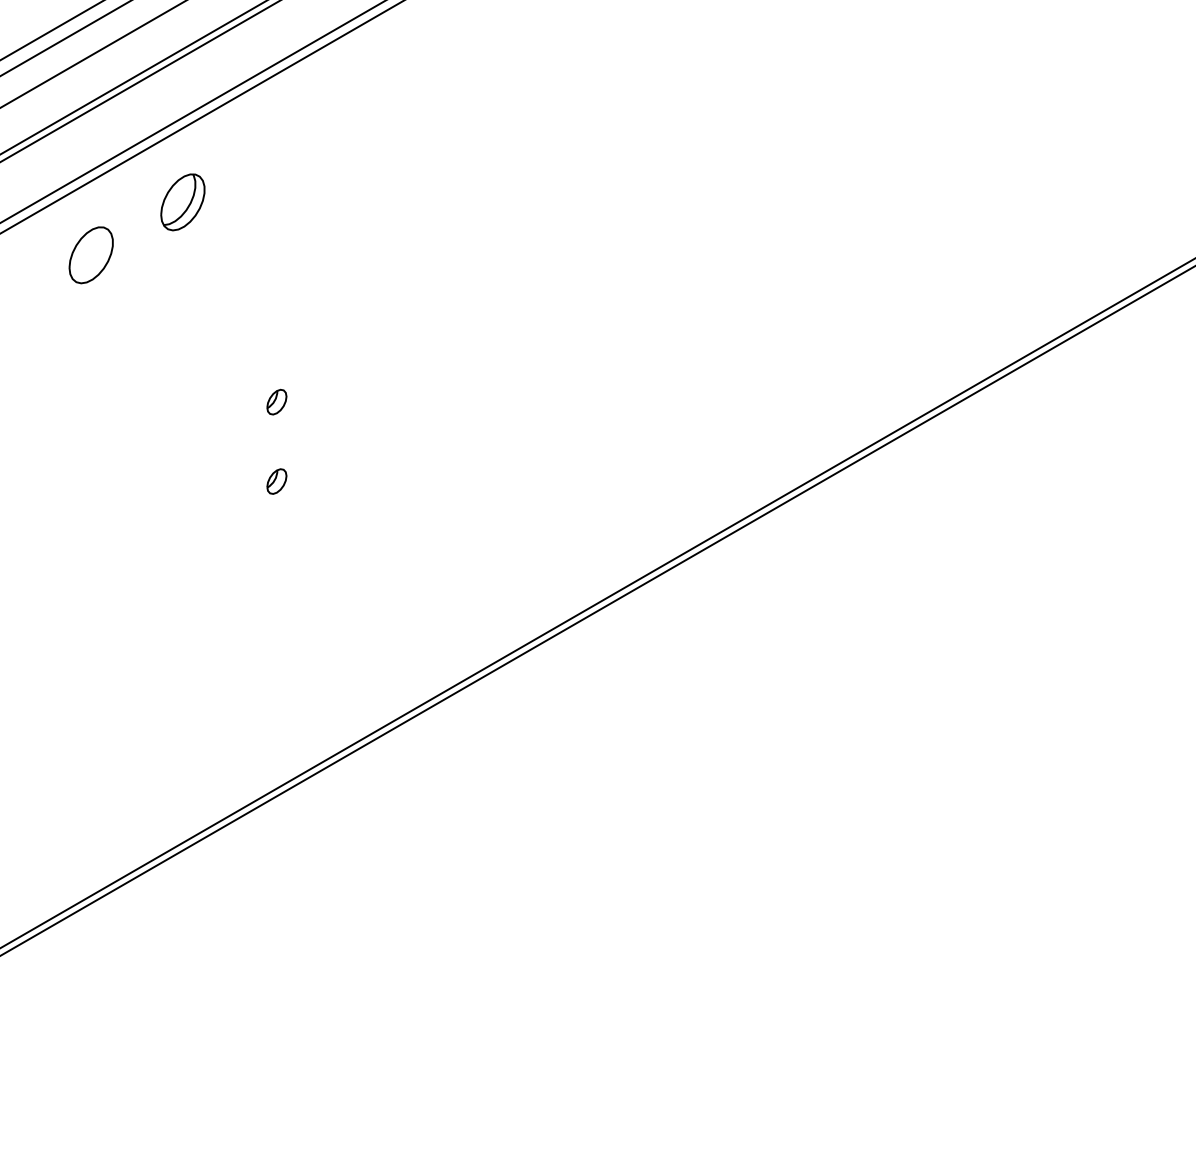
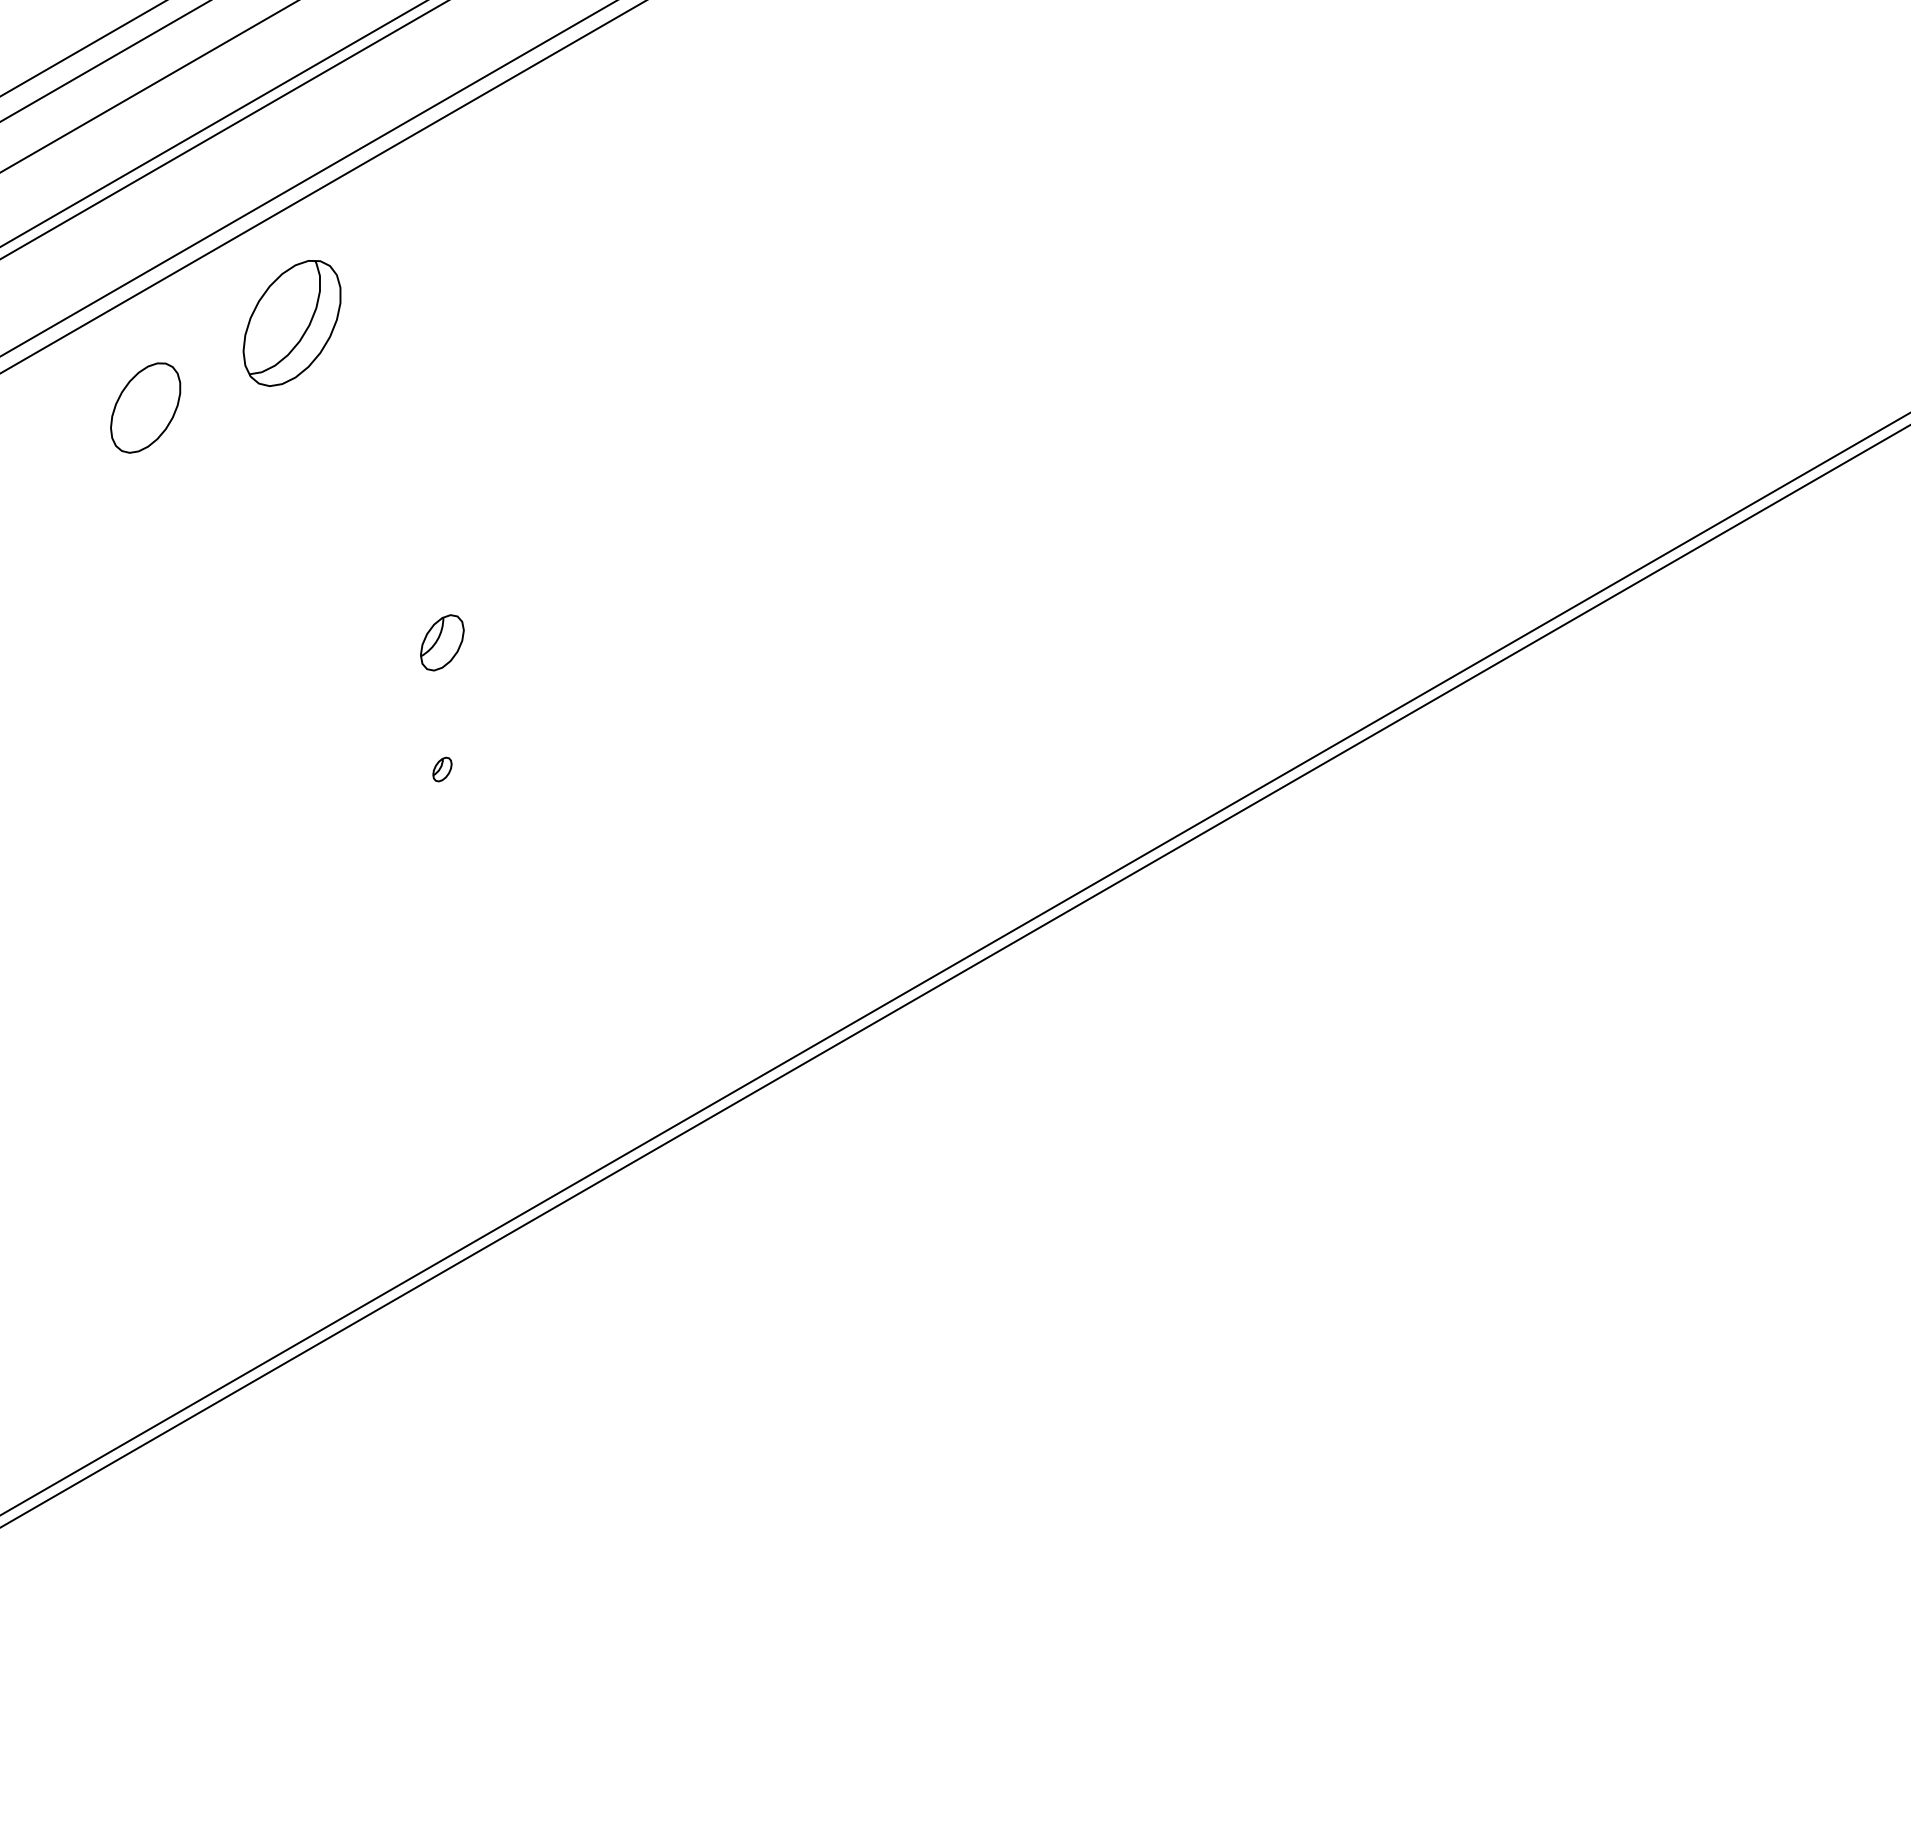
part: (182, 202) -> (291, 323), size x1.4
part: (276, 401) -> (441, 641), size x1.4
part: (276, 481) -> (441, 769), size x0.6

